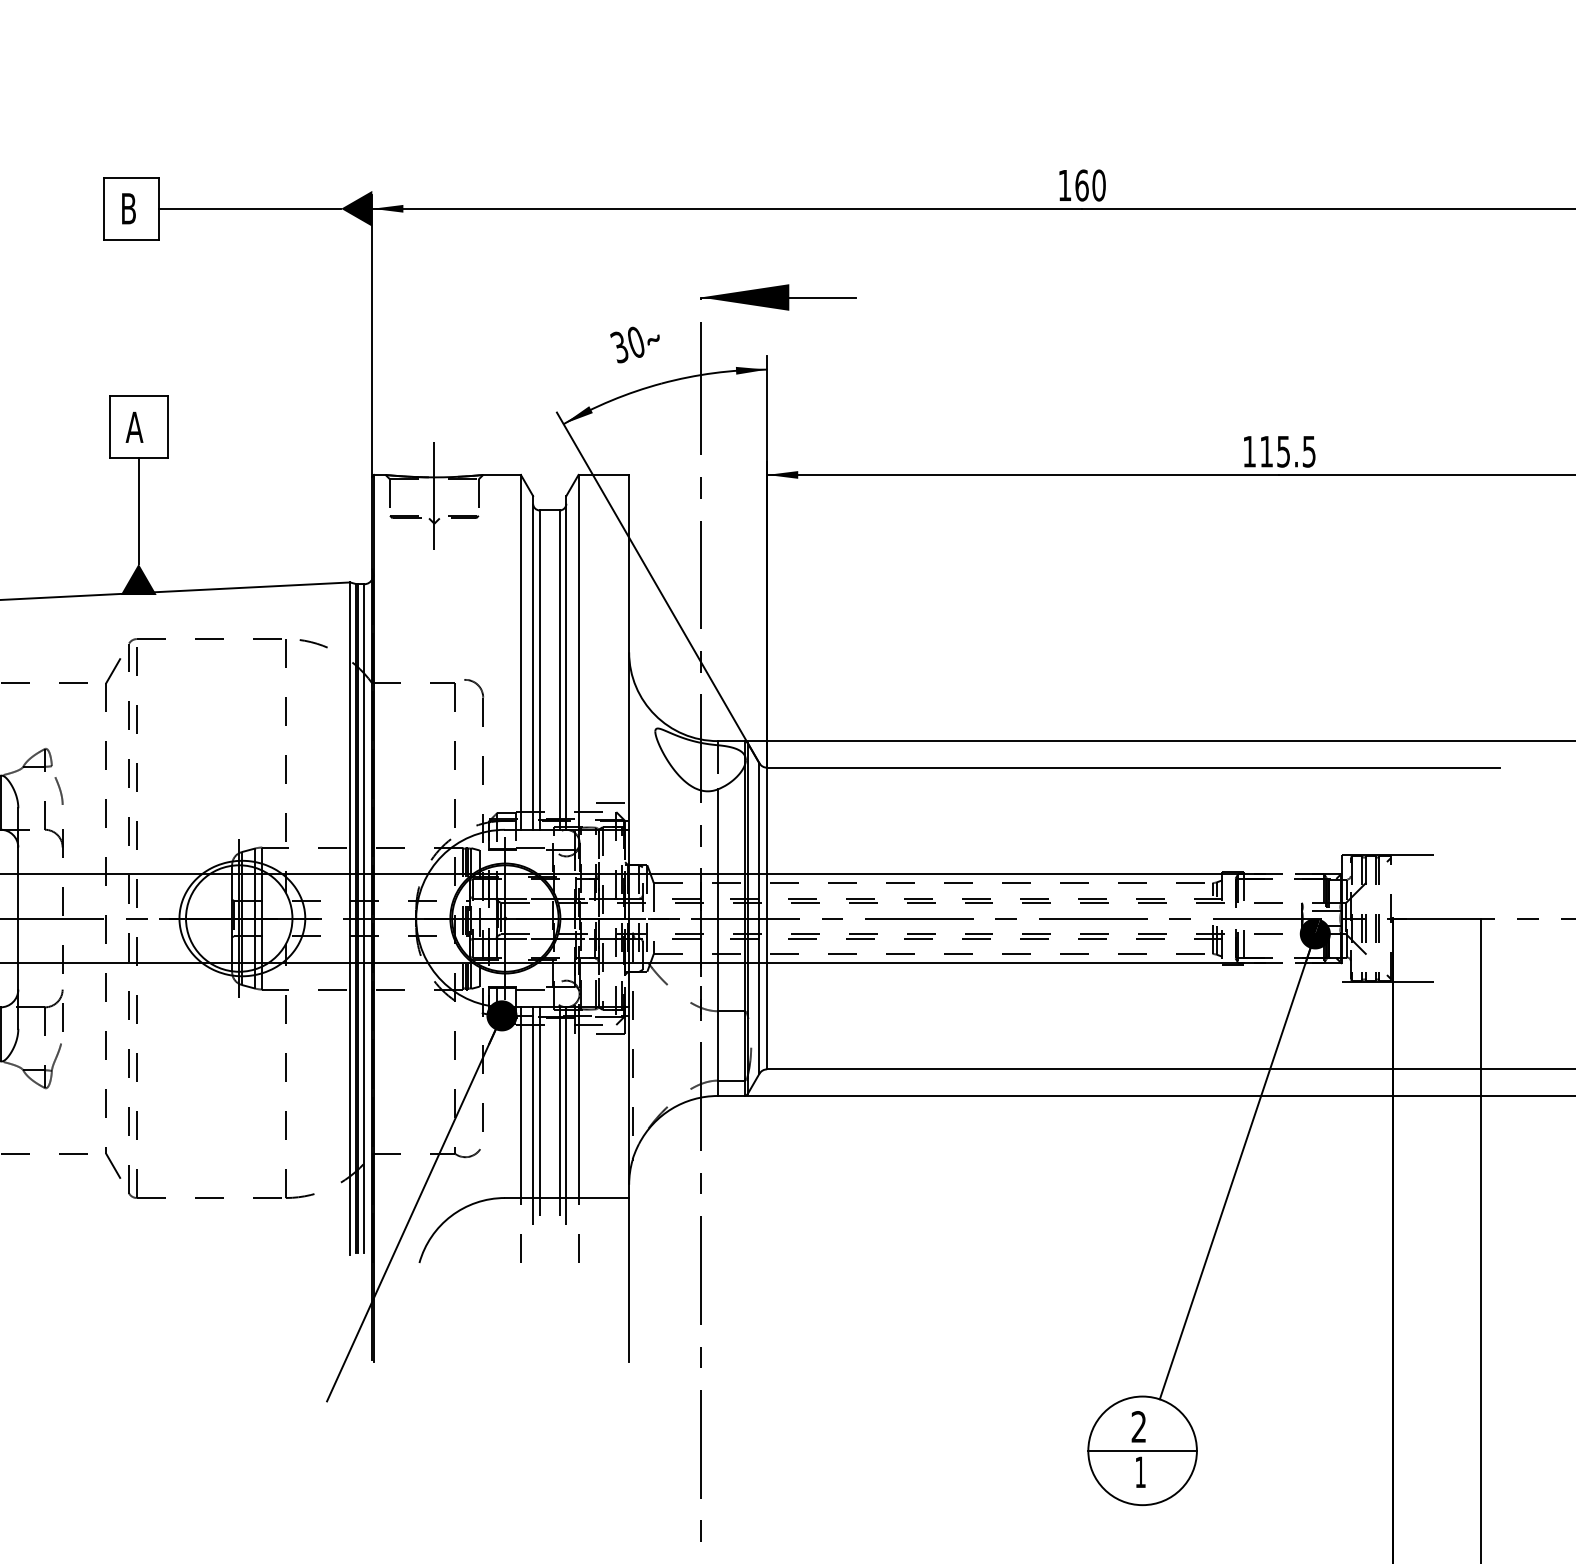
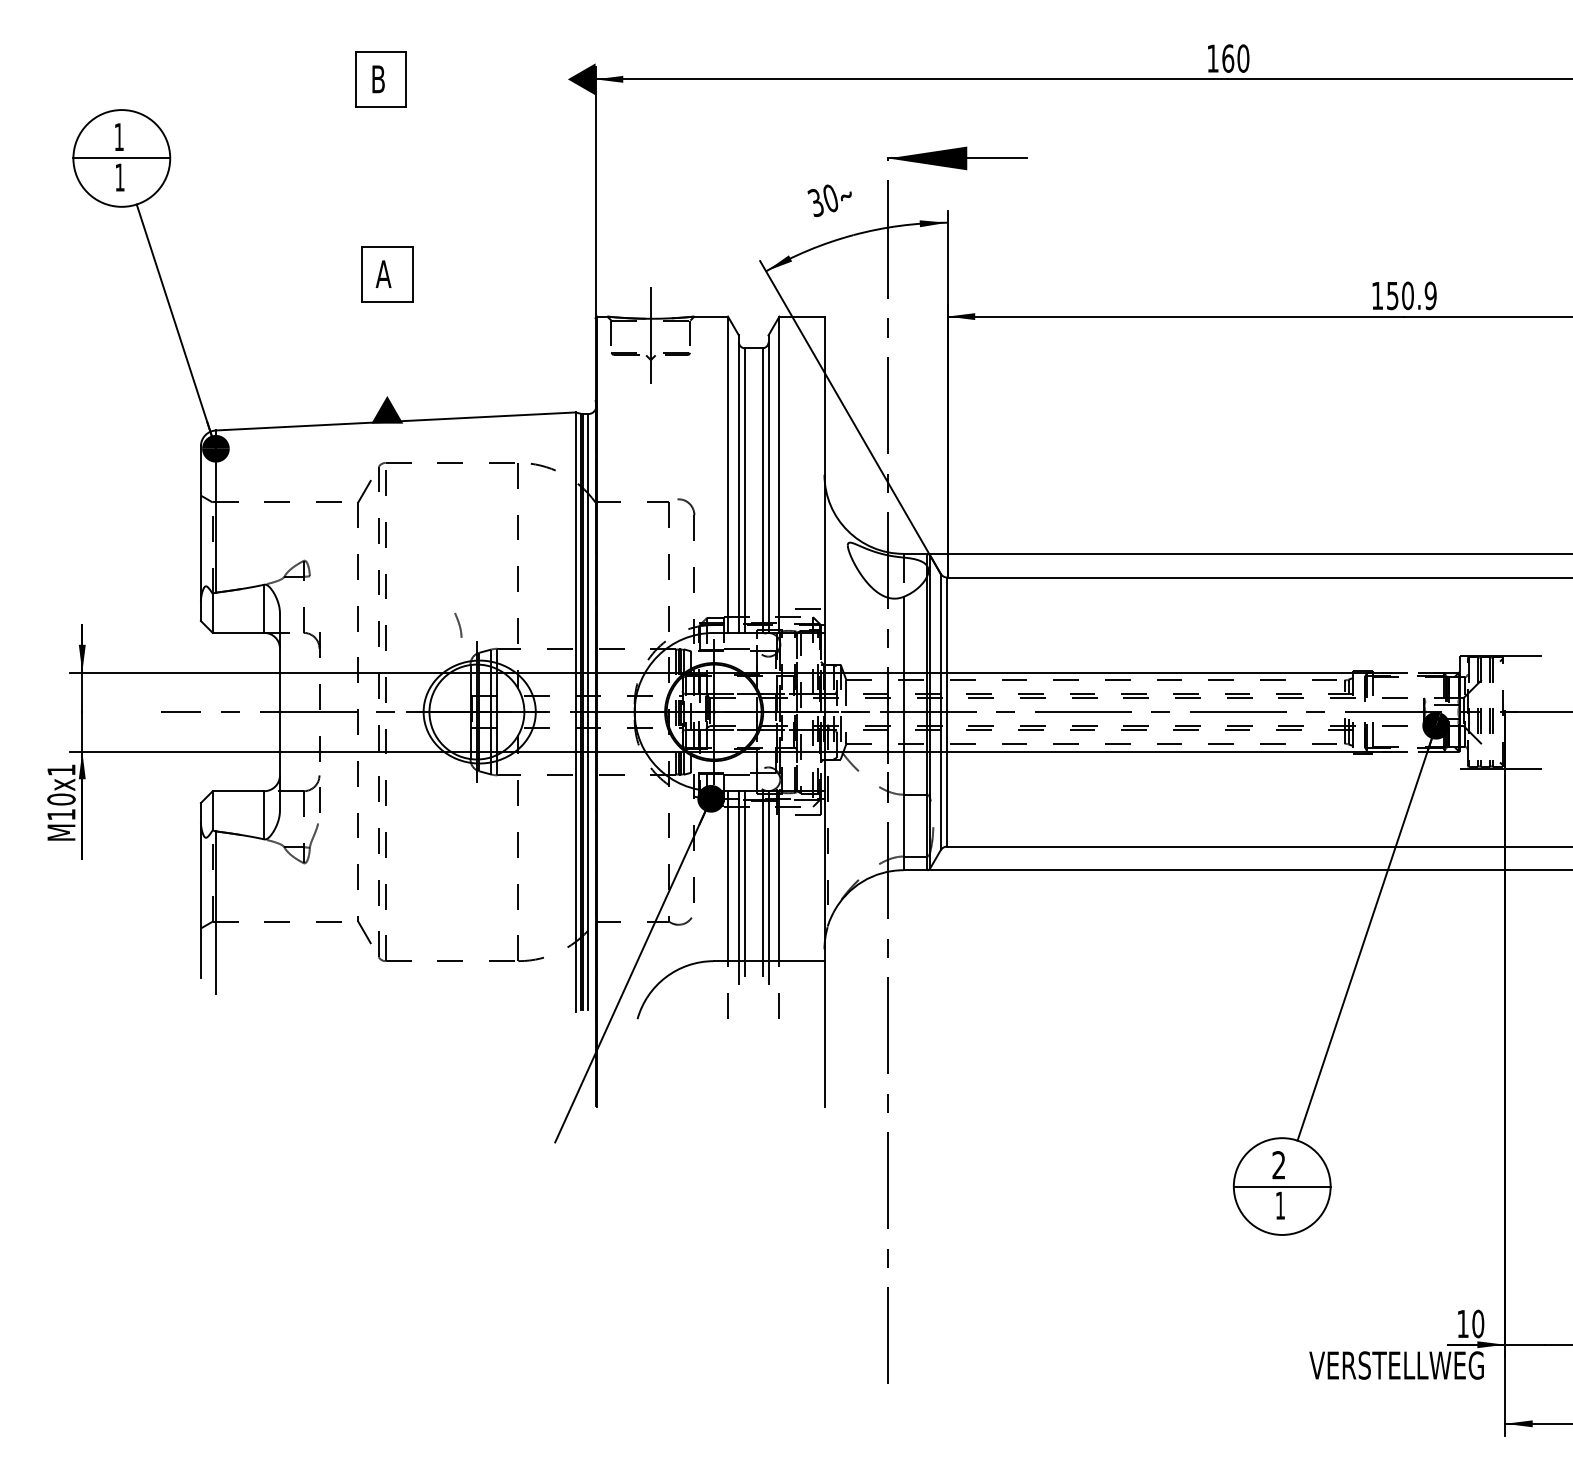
line: (249, 208) -> (486, 79), removed
text: (1287, 451) -> (1411, 295), 115.5 -> 150.9
line: (138, 510) -> (387, 348), removed
curve: (59, 790) -> (458, 624), moved

